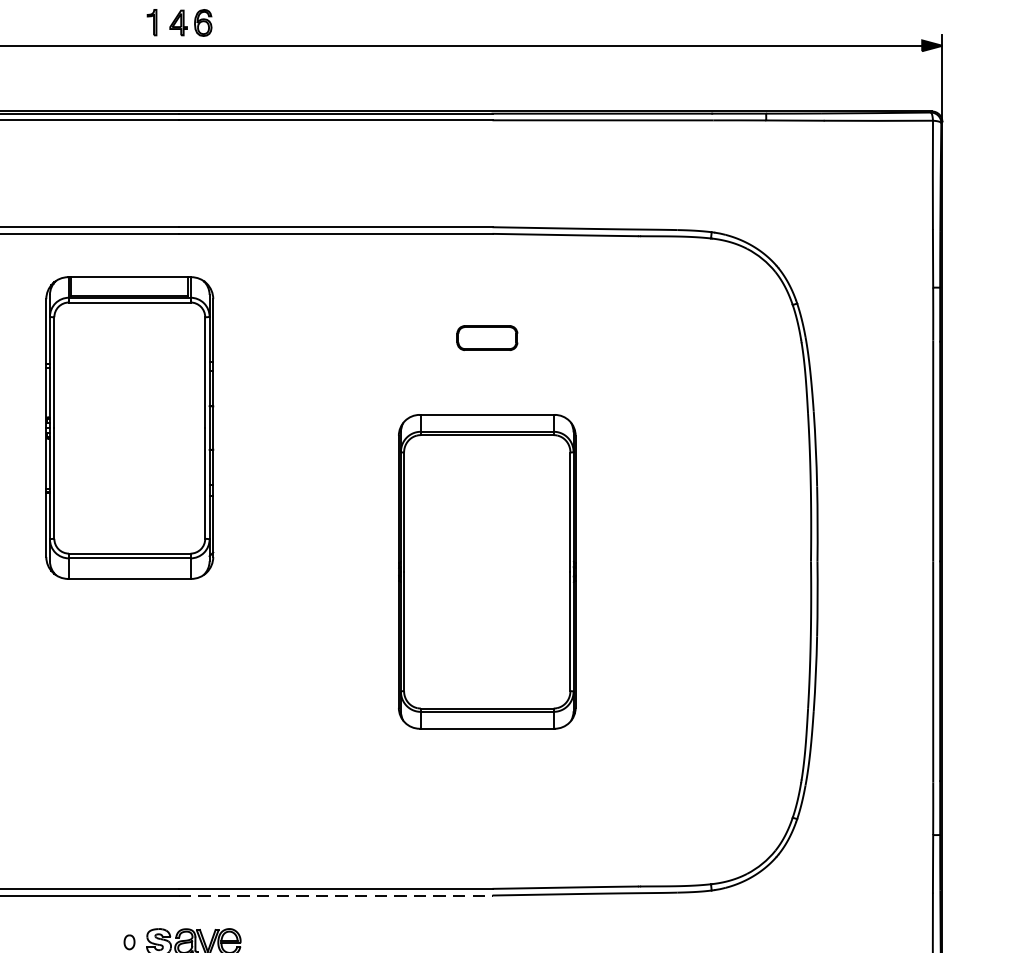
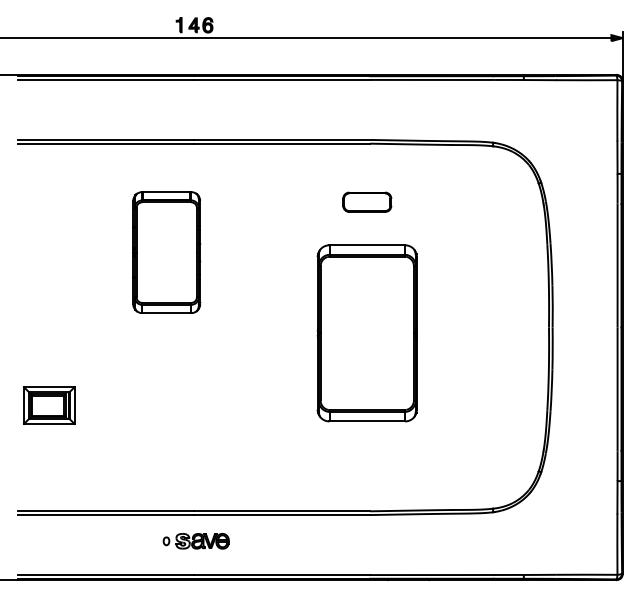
part: (487, 336) -> (367, 201), size x1.43
part: (129, 427) -> (166, 252), size x0.71
line: (336, 896) -> (282, 515), dashed -> solid

